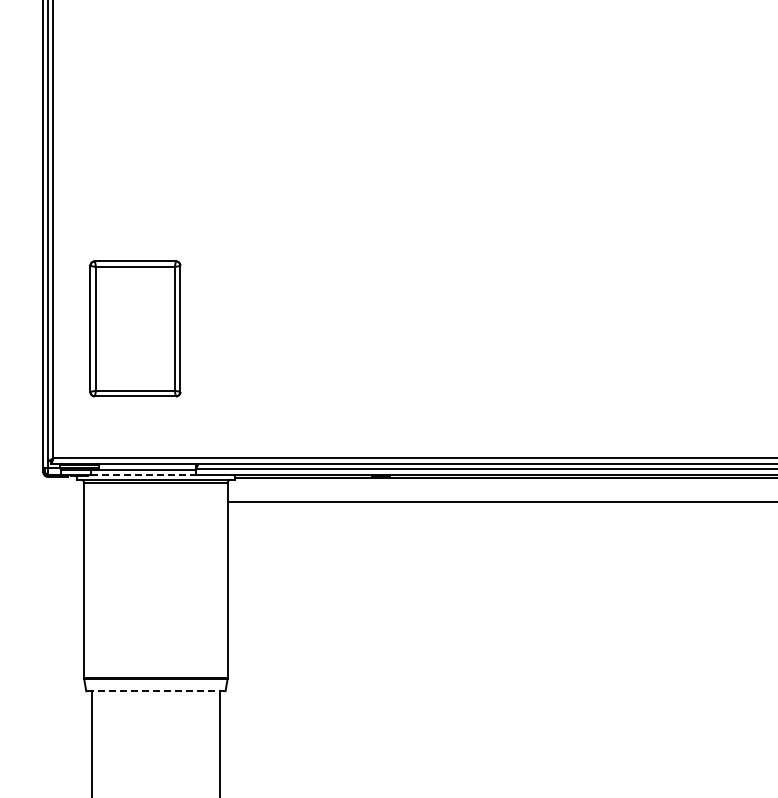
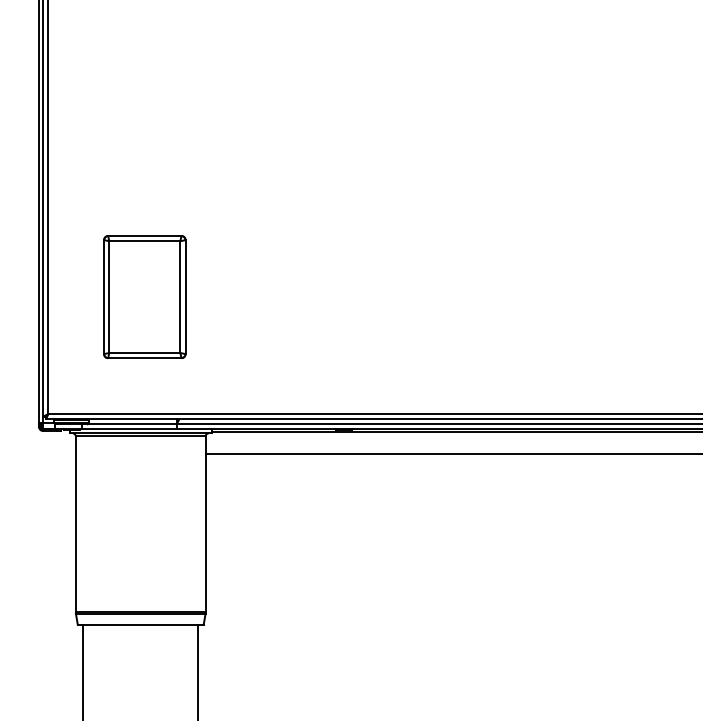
part: (135, 328) -> (144, 296), moved
line: (143, 475) -> (129, 429), dashed -> solid
line: (155, 691) -> (140, 624), dashed -> solid

